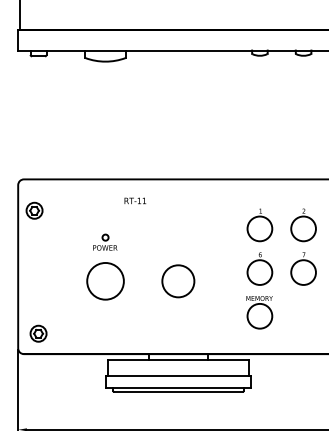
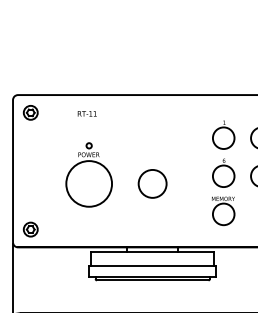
text: (135, 200) -> (87, 113), moved
part: (34, 210) -> (30, 112), moved
circle: (105, 281) -> (89, 184), size x1.43

